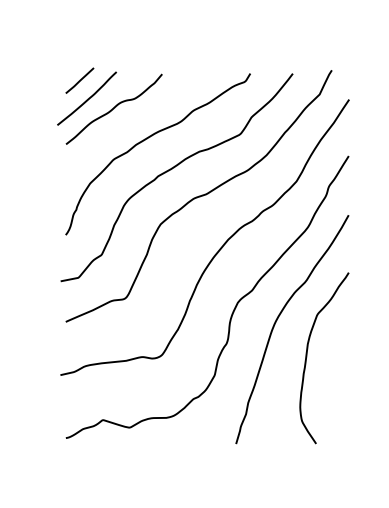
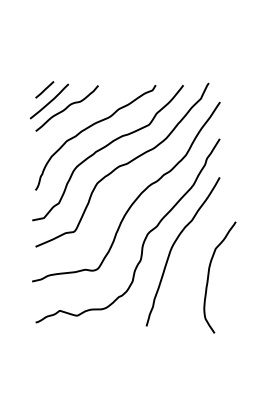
curve: (308, 356) -> (209, 276), moved

